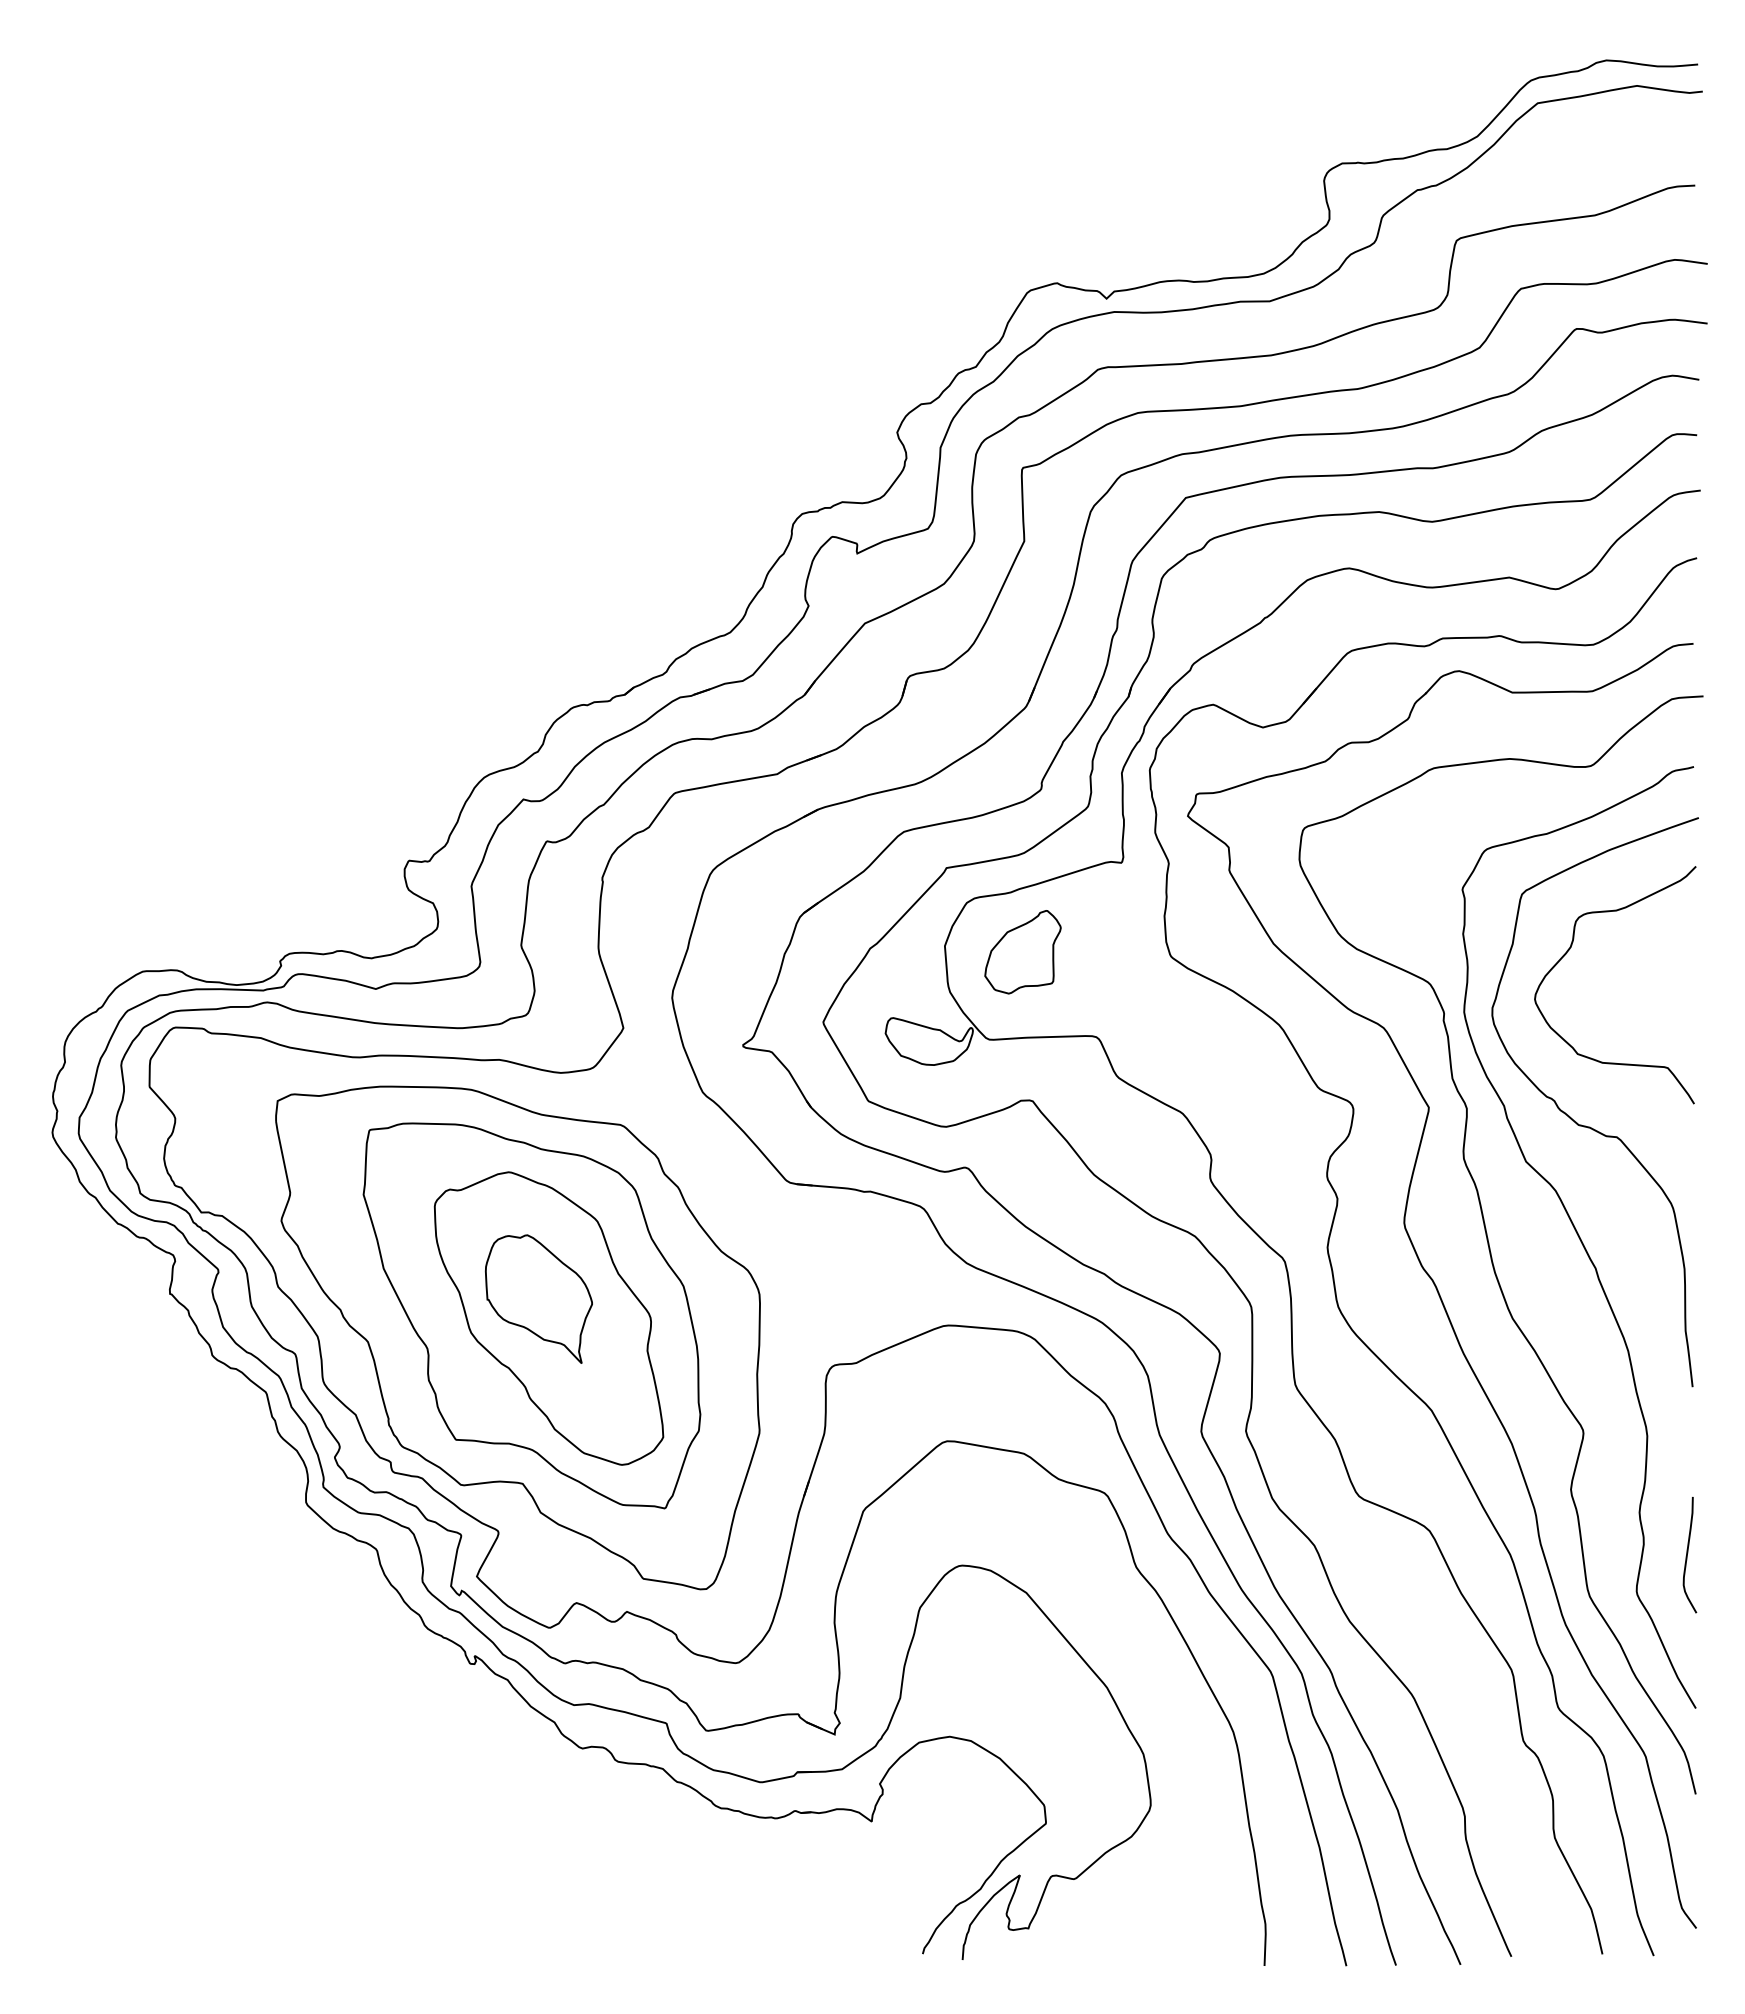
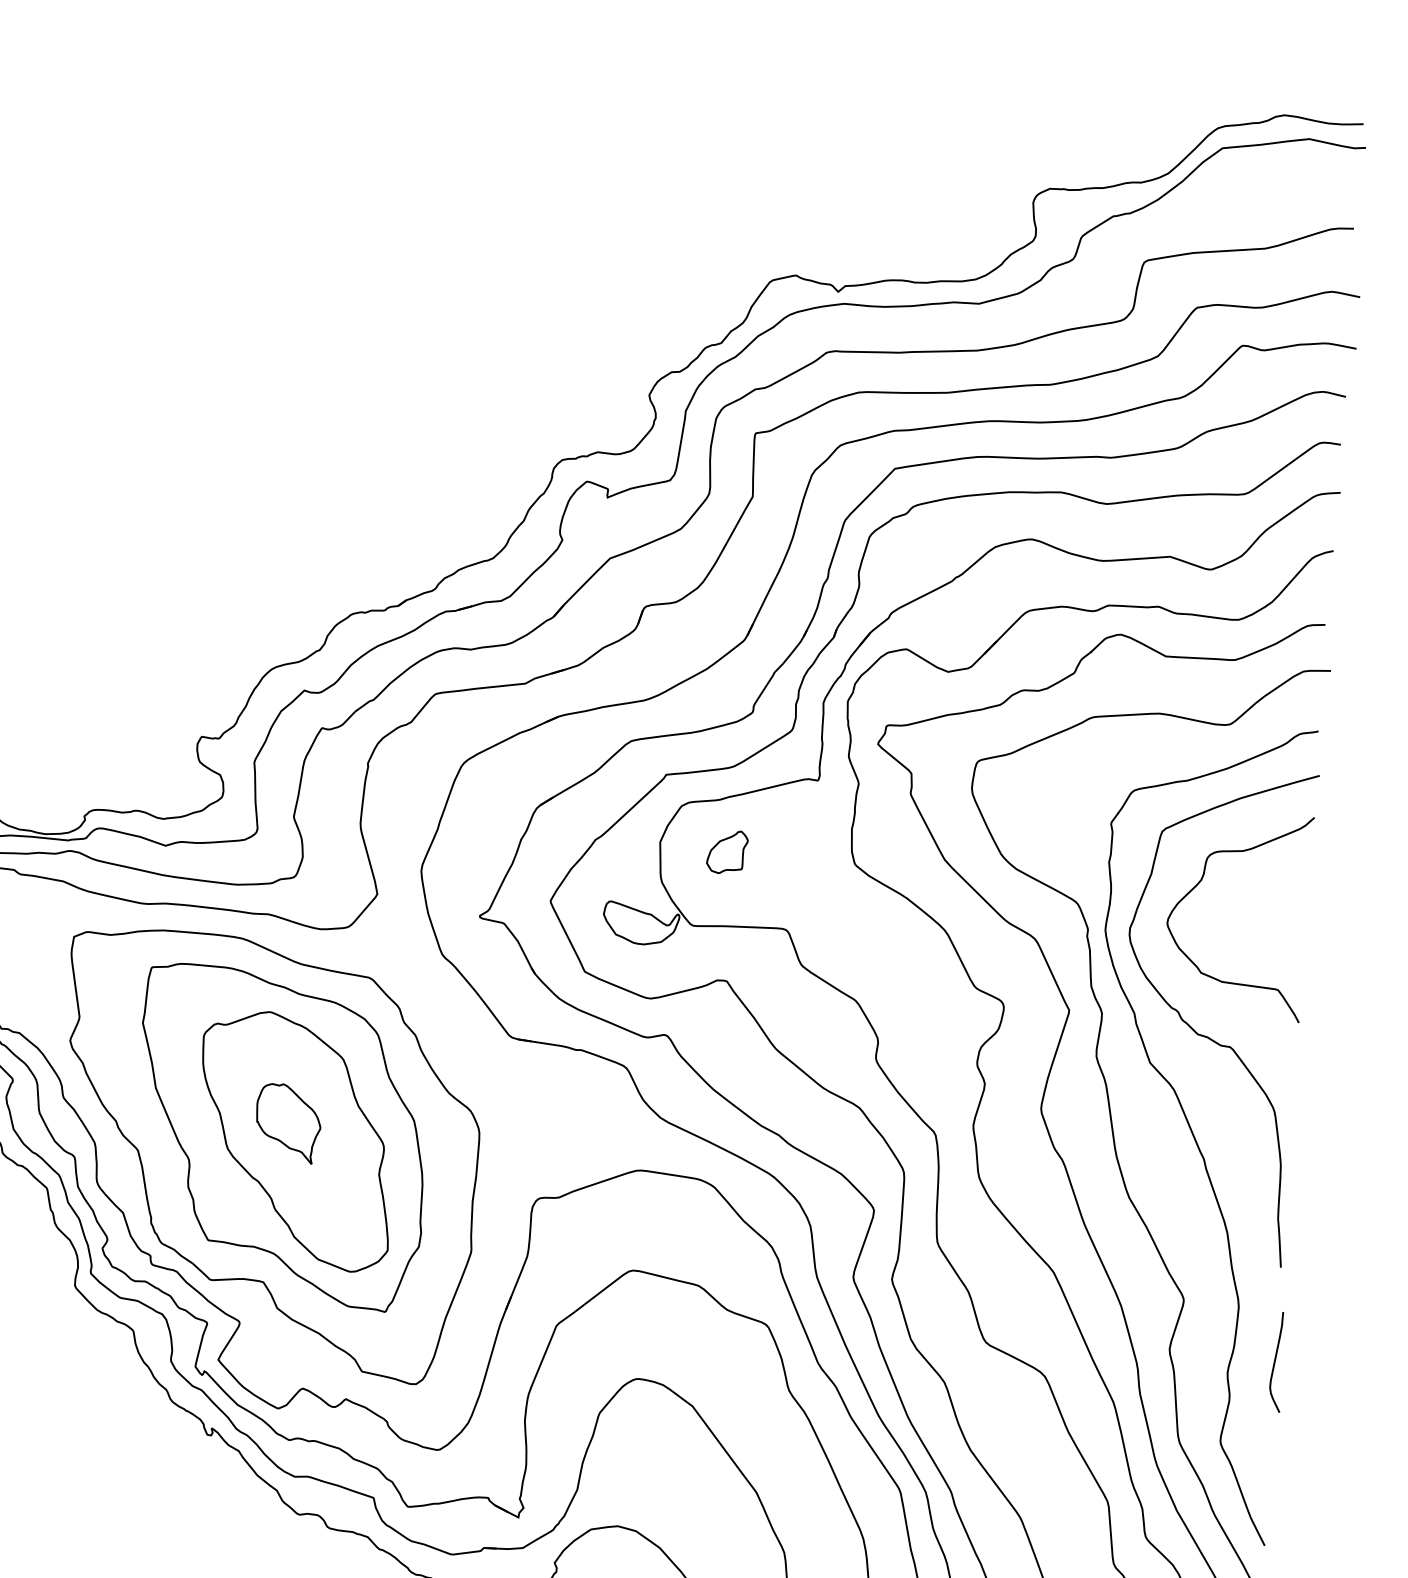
part: (1022, 952) -> (726, 852), size x0.6
part: (538, 1298) -> (288, 1122), size x0.7
curve: (1687, 1555) -> (1275, 1362), moved

